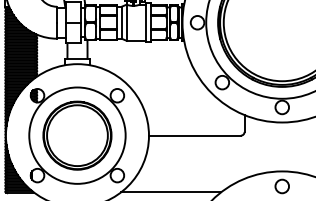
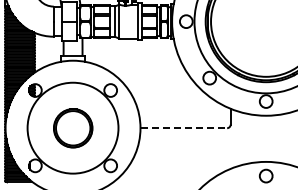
part: (77, 136) -> (73, 128), size x0.6
line: (195, 136) -> (184, 128), solid -> dashed
line: (171, 192) -> (161, 181), removed

